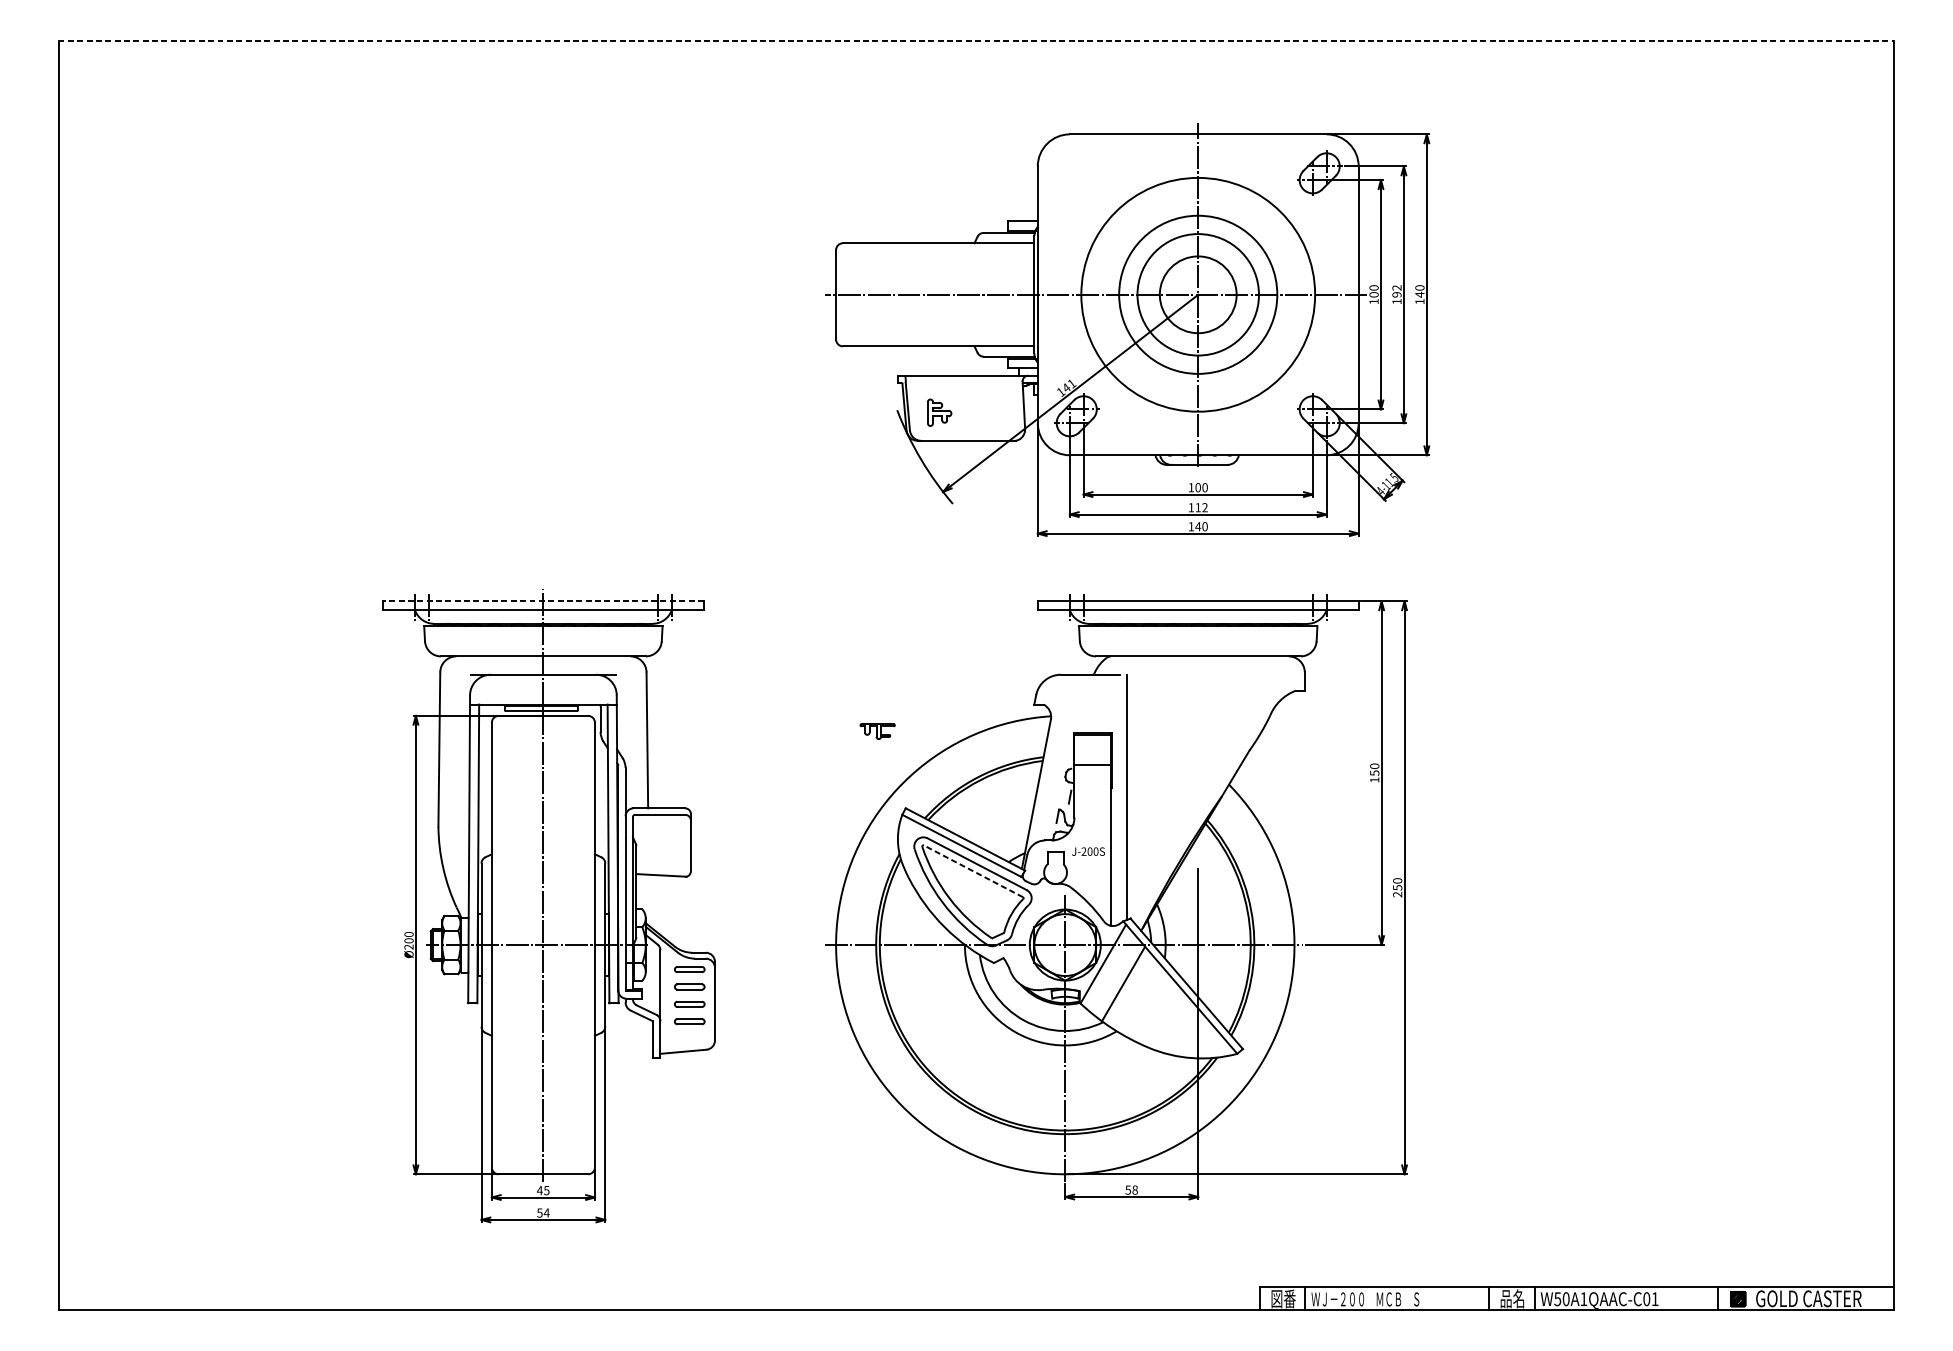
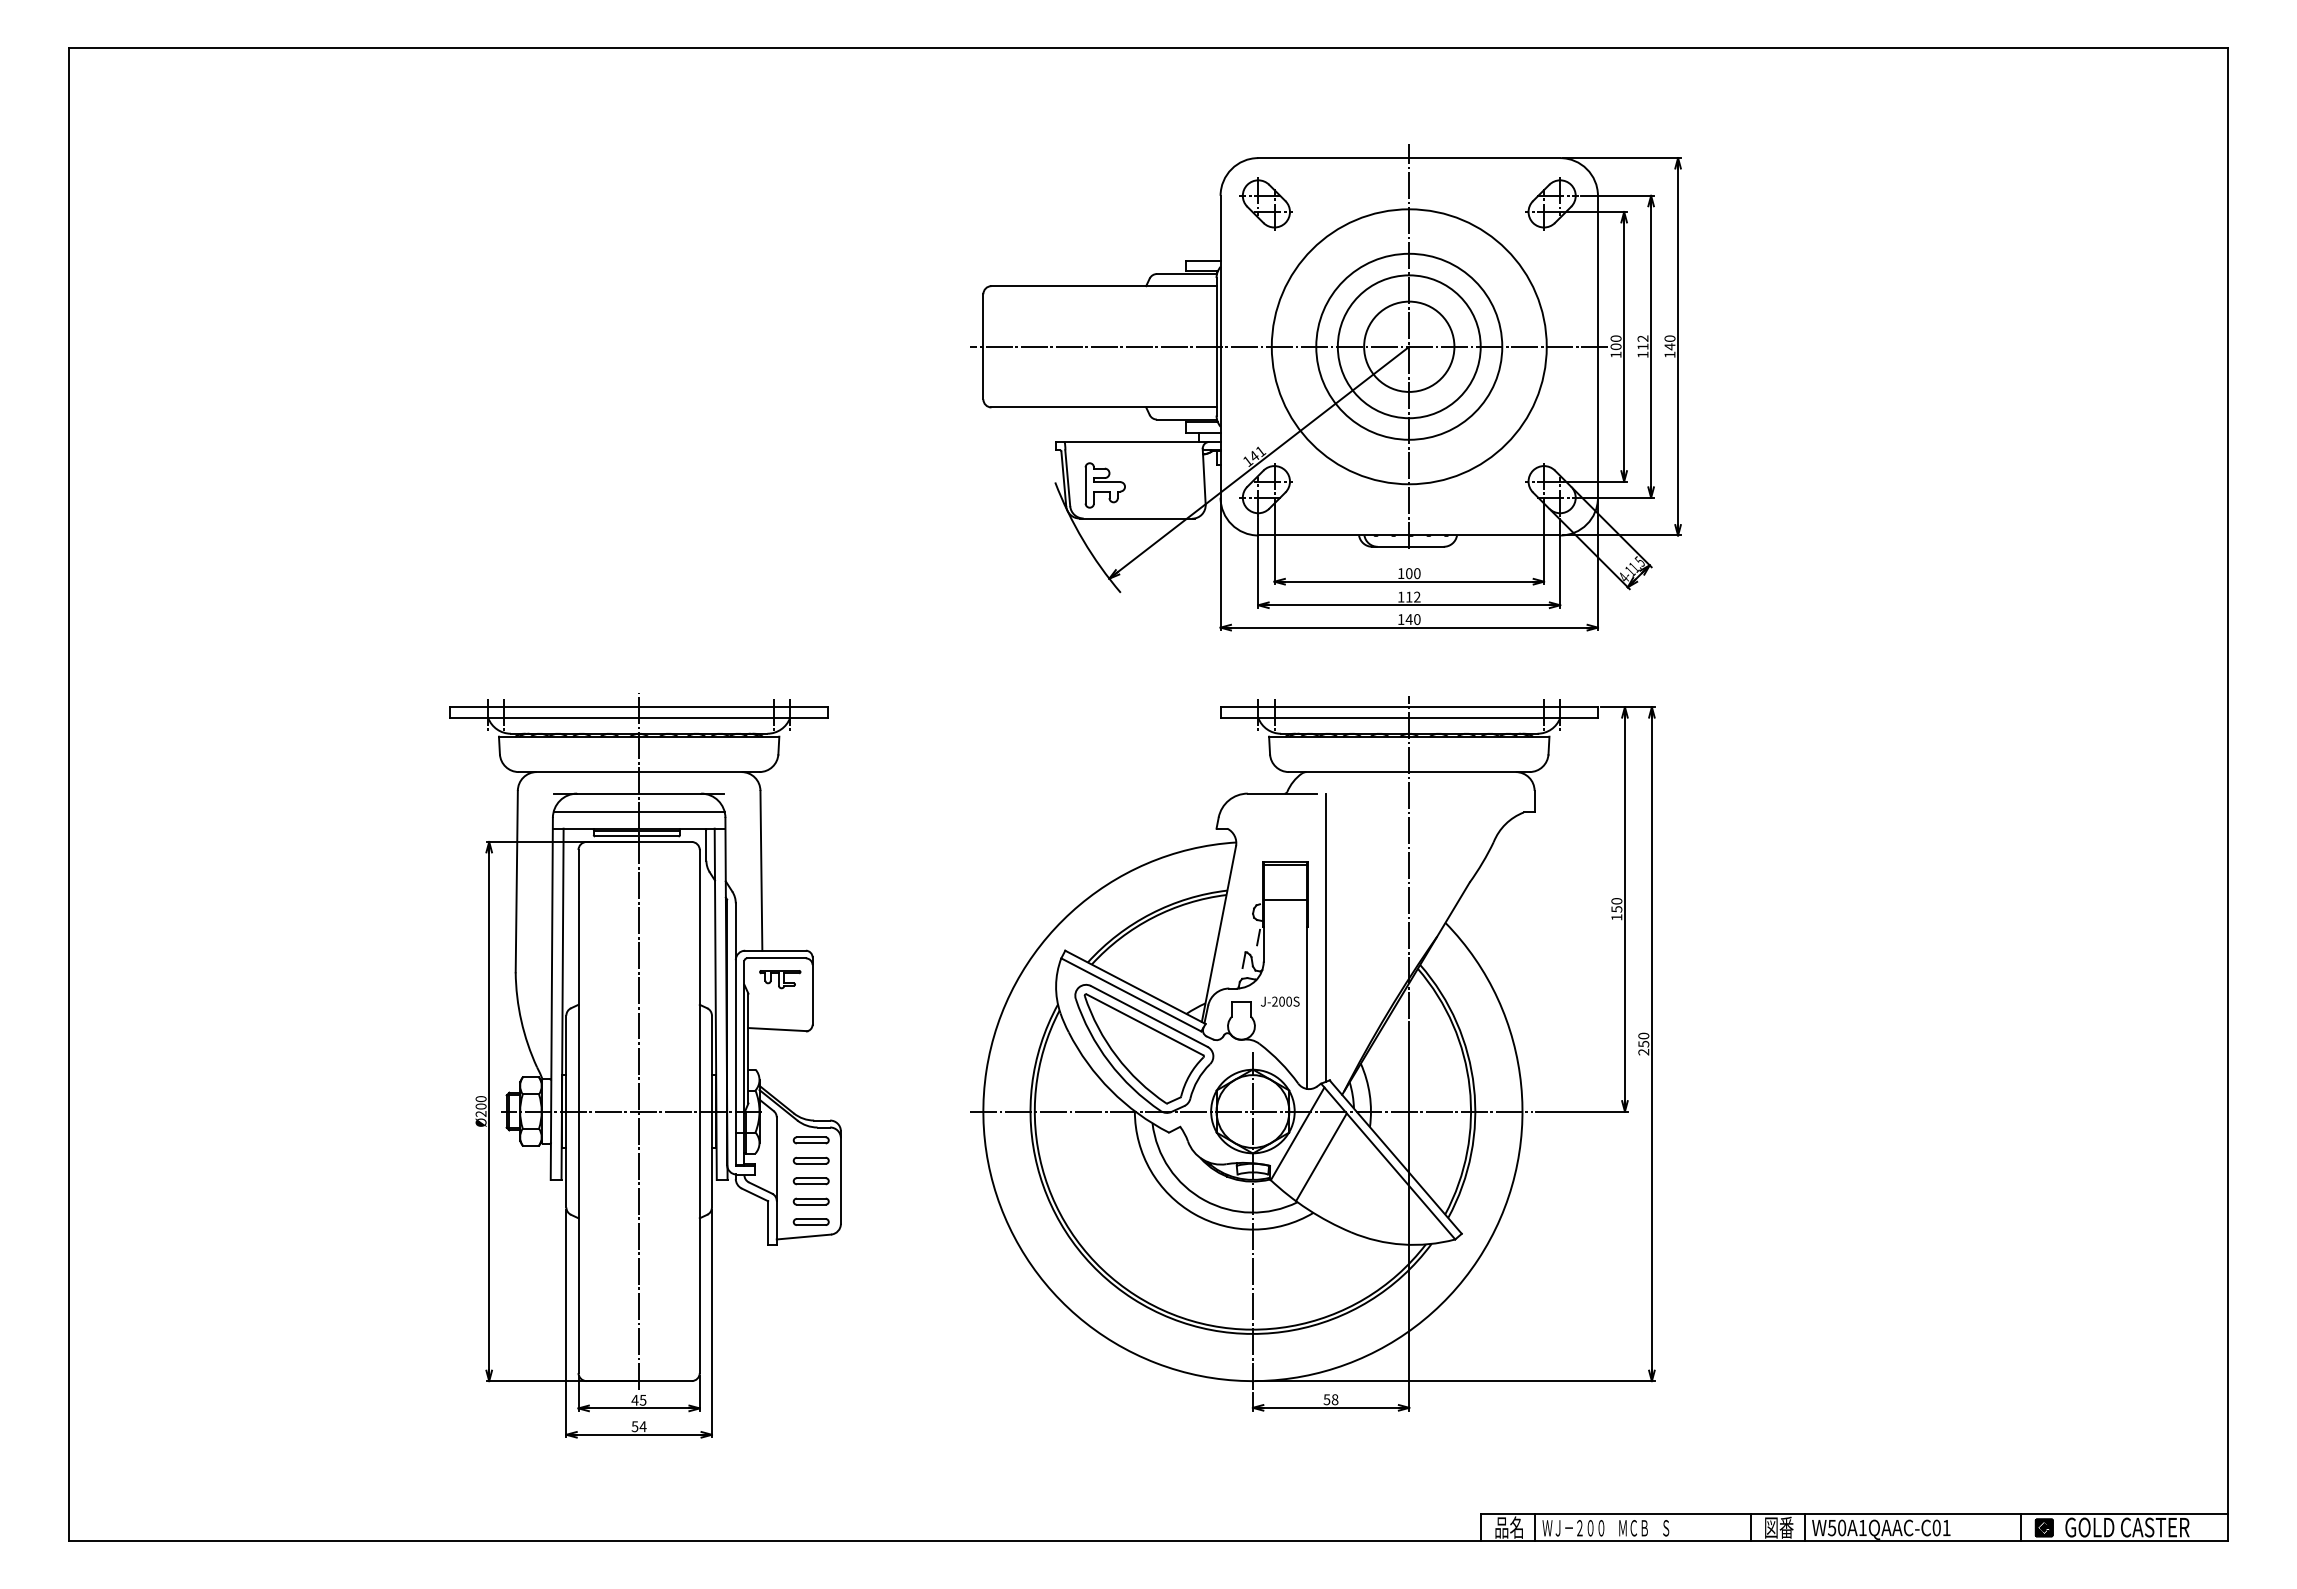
line: (976, 40) -> (1148, 47), dashed -> solid
part: (1075, 172) -> (1265, 203), added
text: (1396, 294) -> (1642, 346), 192 -> 112
part: (939, 412) -> (1104, 485), size x1.43
line: (543, 601) -> (639, 707), dashed -> solid
line: (542, 690) -> (638, 812), added
line: (1198, 729) -> (1409, 857), added
part: (877, 731) -> (780, 979), moved
line: (973, 871) -> (1144, 1024), dashed -> solid
part: (689, 1038) -> (810, 1221), added
text: (1283, 1298) -> (1509, 1527), 図番 -> 品名
text: (1513, 1298) -> (1779, 1527), 品名 -> 図番

